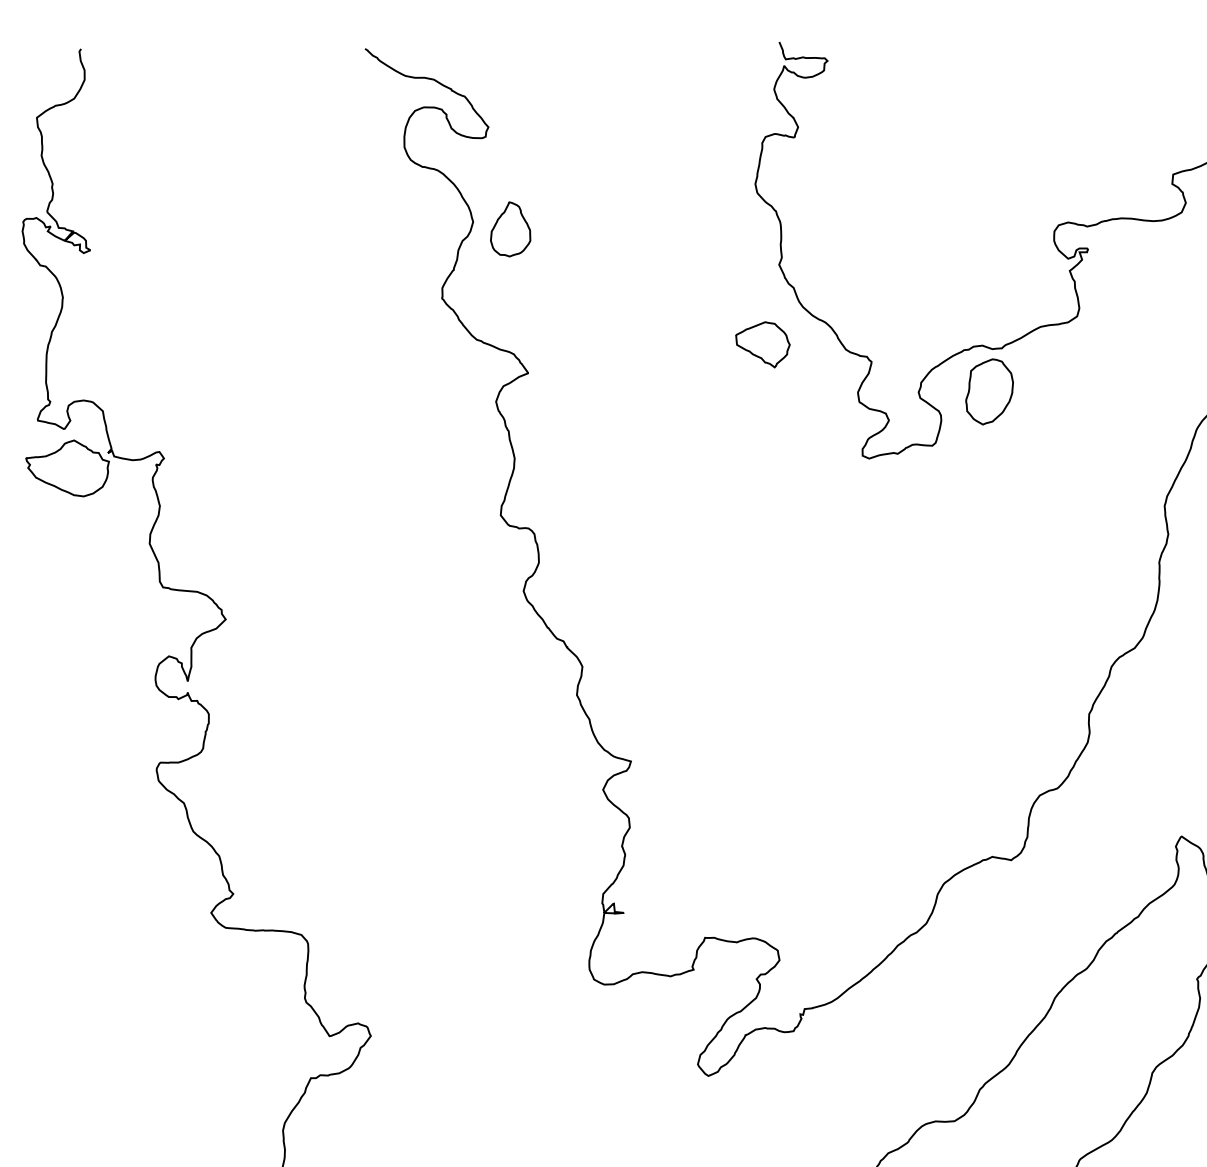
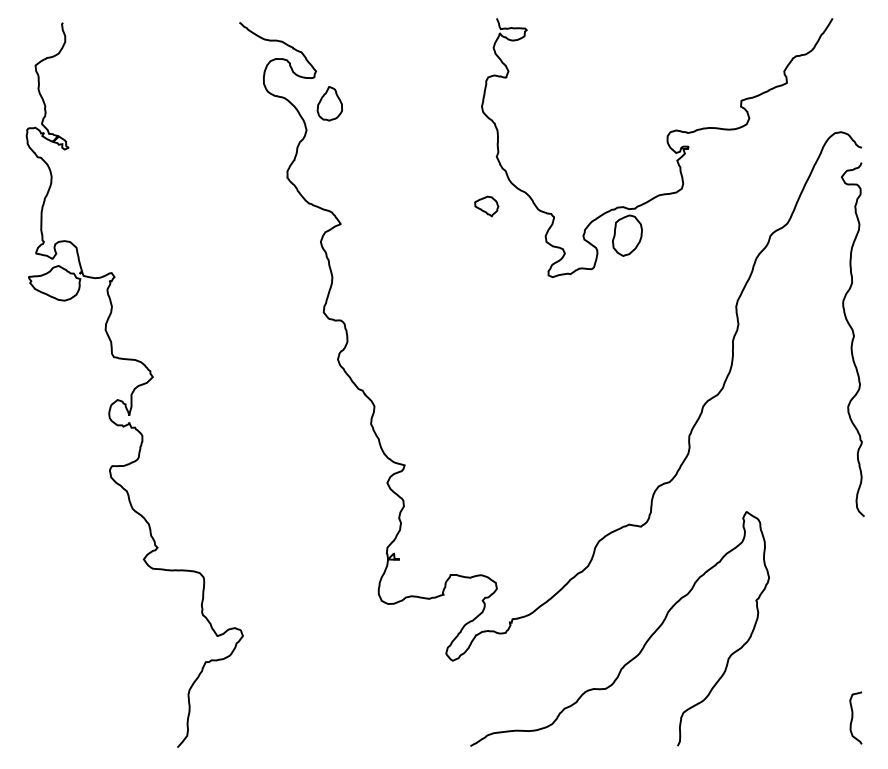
part: (510, 228) -> (329, 103), moved
part: (762, 344) -> (486, 206), size x0.7

